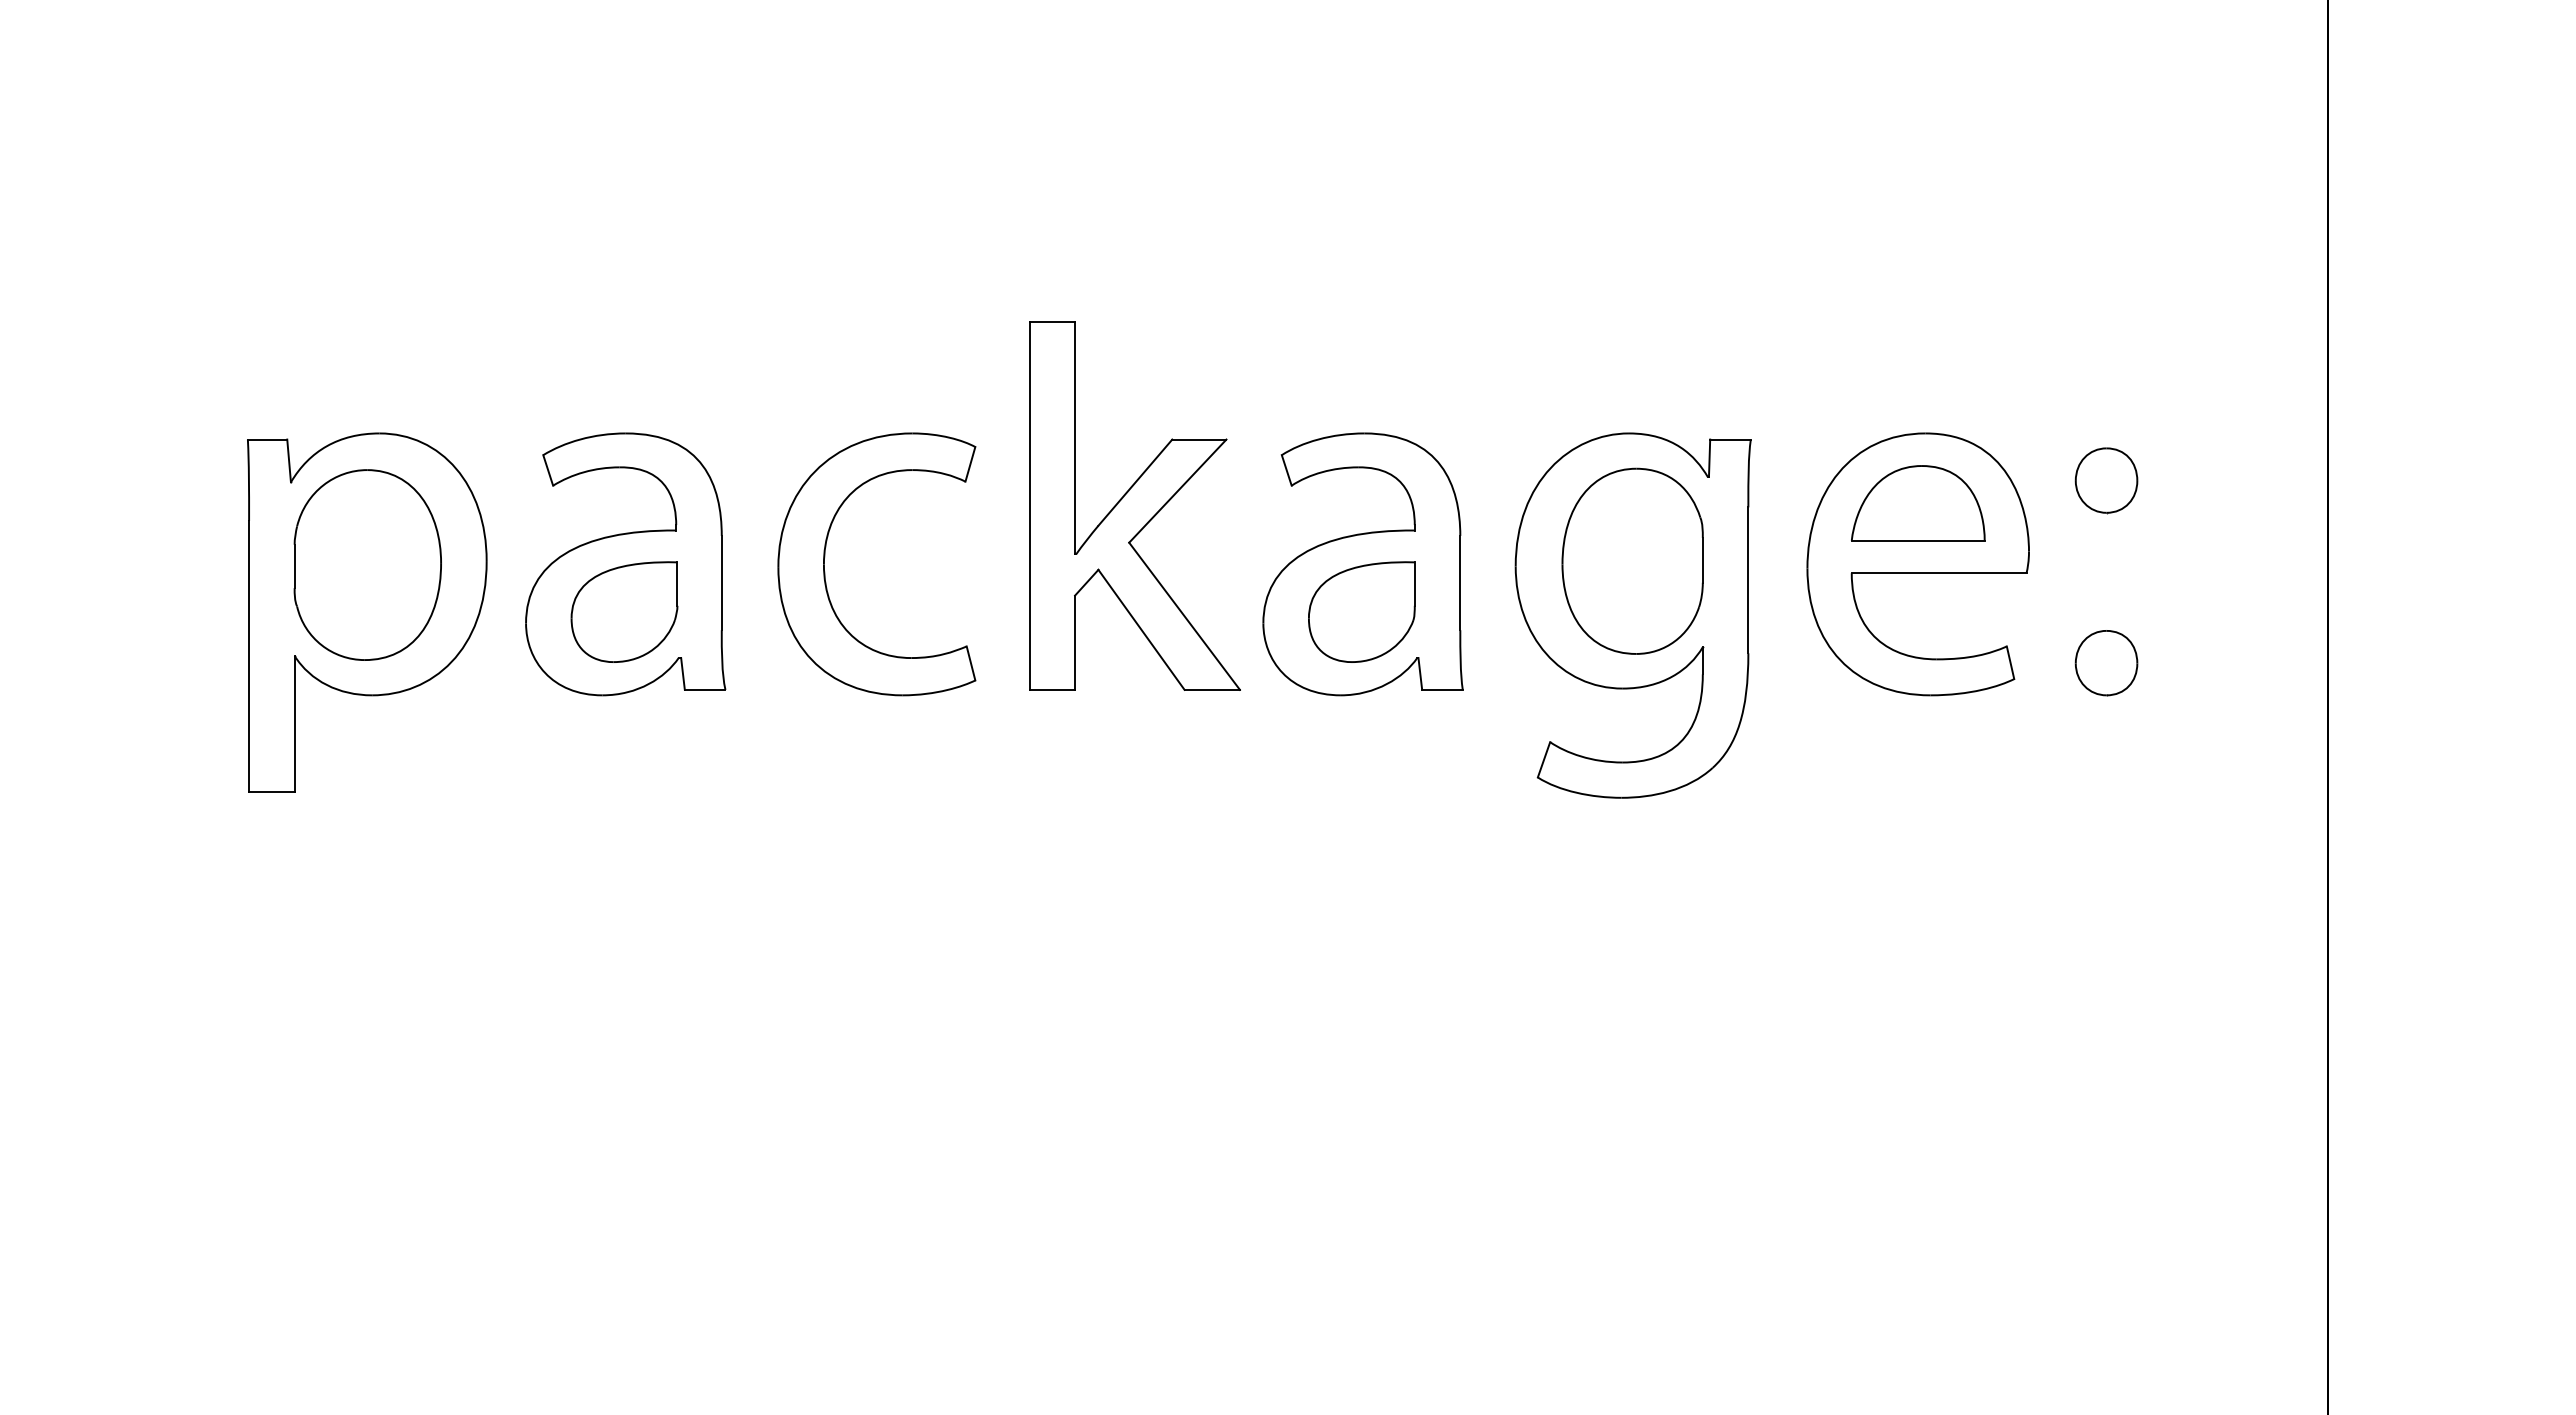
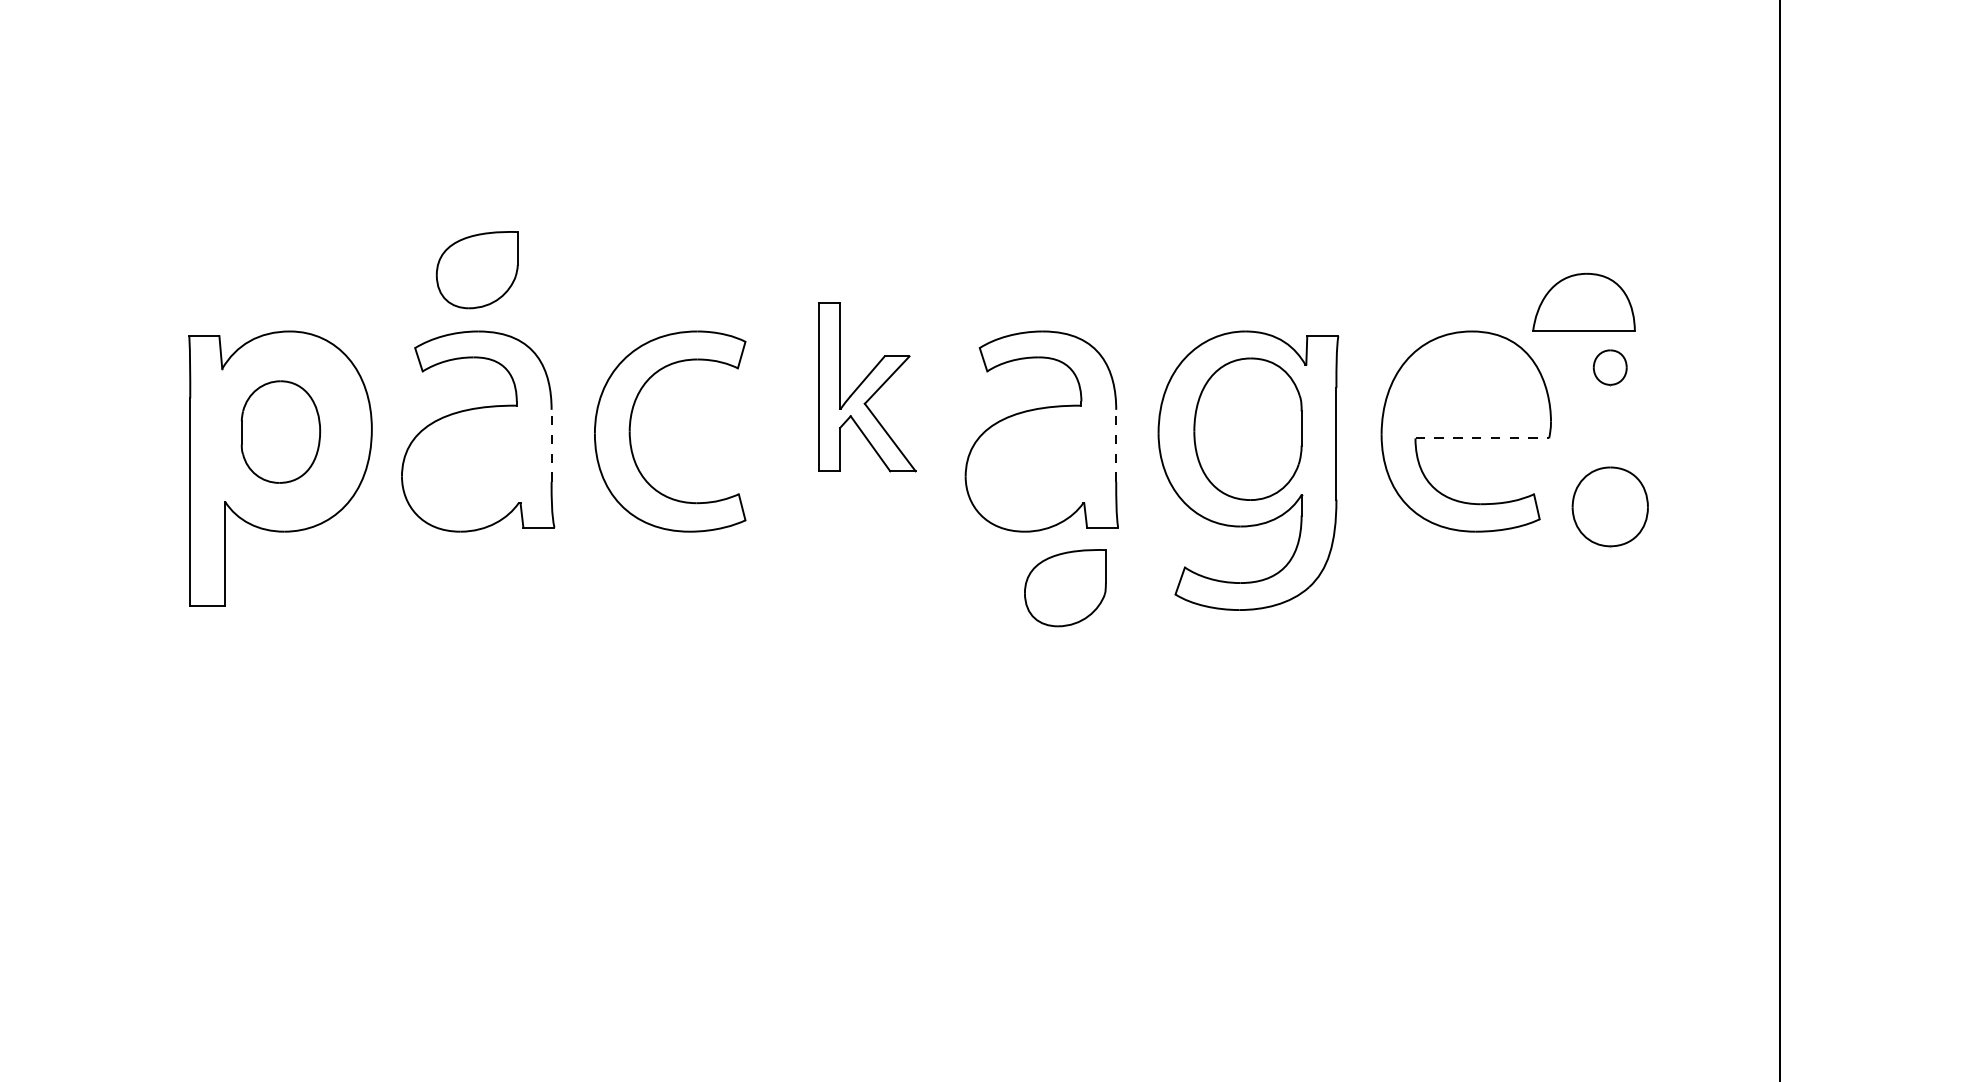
part: (2106, 480) -> (1610, 367), size x0.7
part: (1918, 503) -> (1584, 302), moved
part: (1134, 505) -> (867, 386), size x0.6
part: (367, 564) -> (280, 431), size x0.7
line: (1939, 573) -> (1482, 438), solid -> dashed
line: (721, 582) -> (551, 445), solid -> dashed
line: (1460, 582) -> (1116, 445), solid -> dashed
part: (624, 611) -> (477, 269), moved
part: (1361, 611) -> (1065, 587), moved
part: (2106, 663) -> (1610, 507), size x1.6

